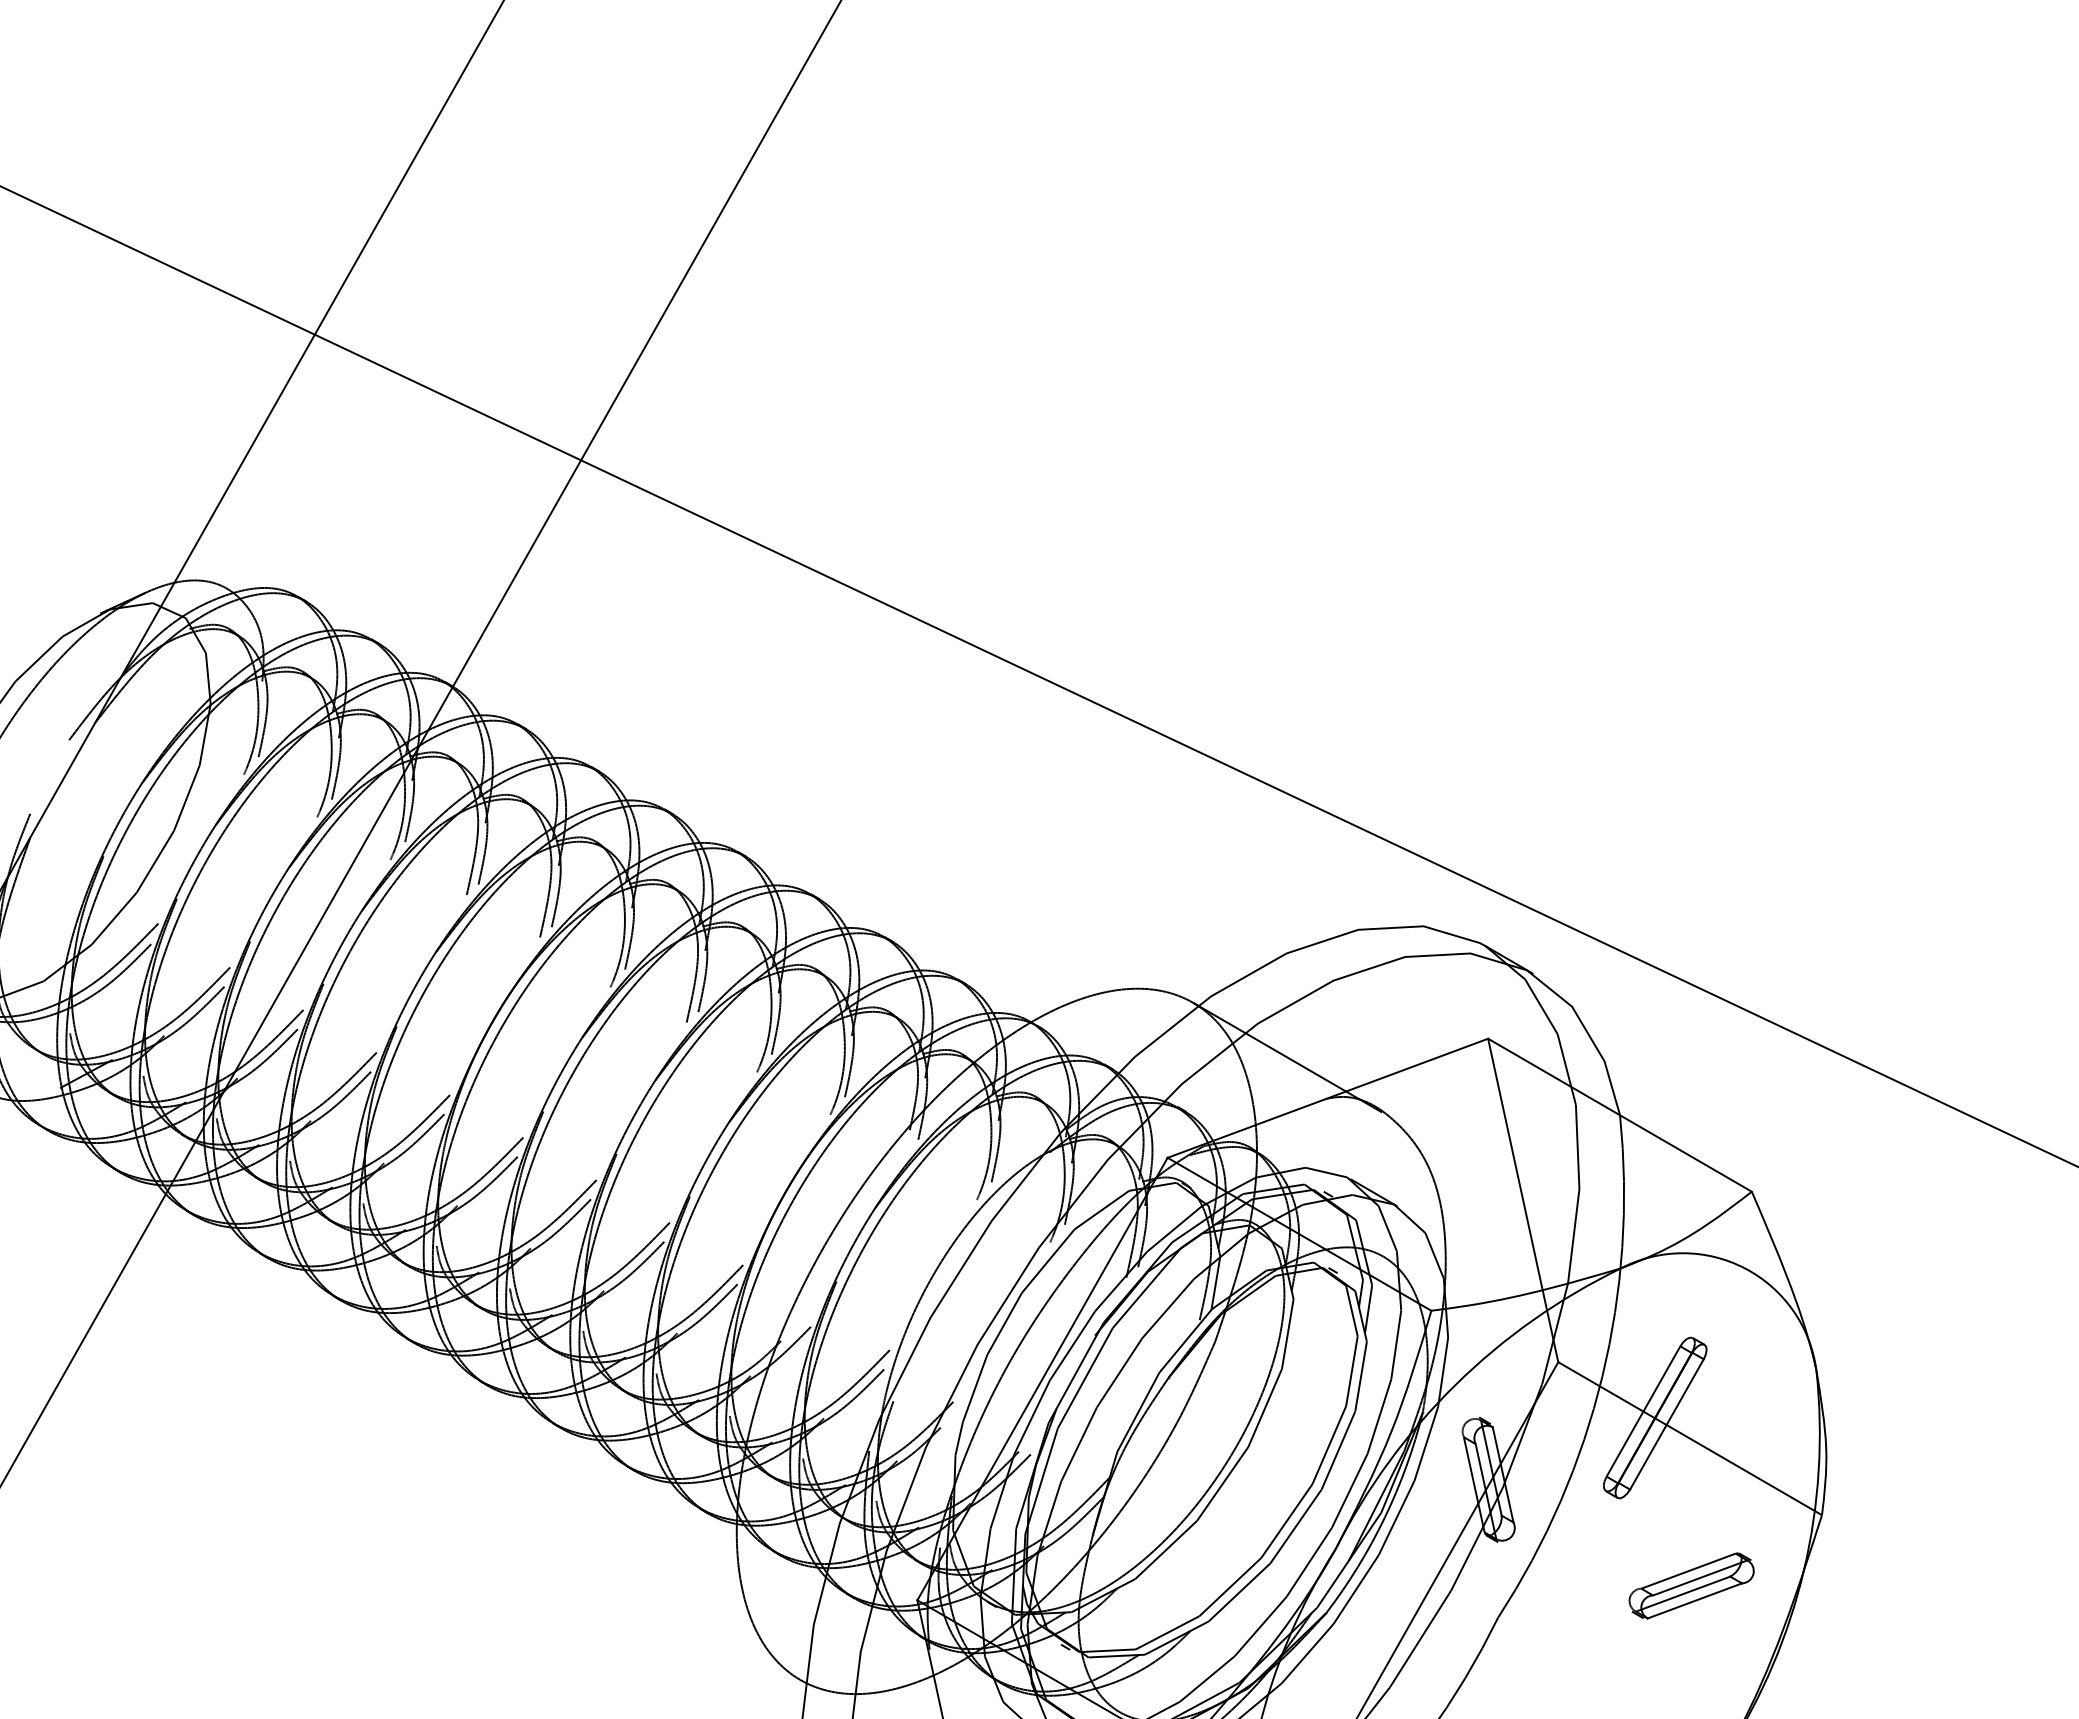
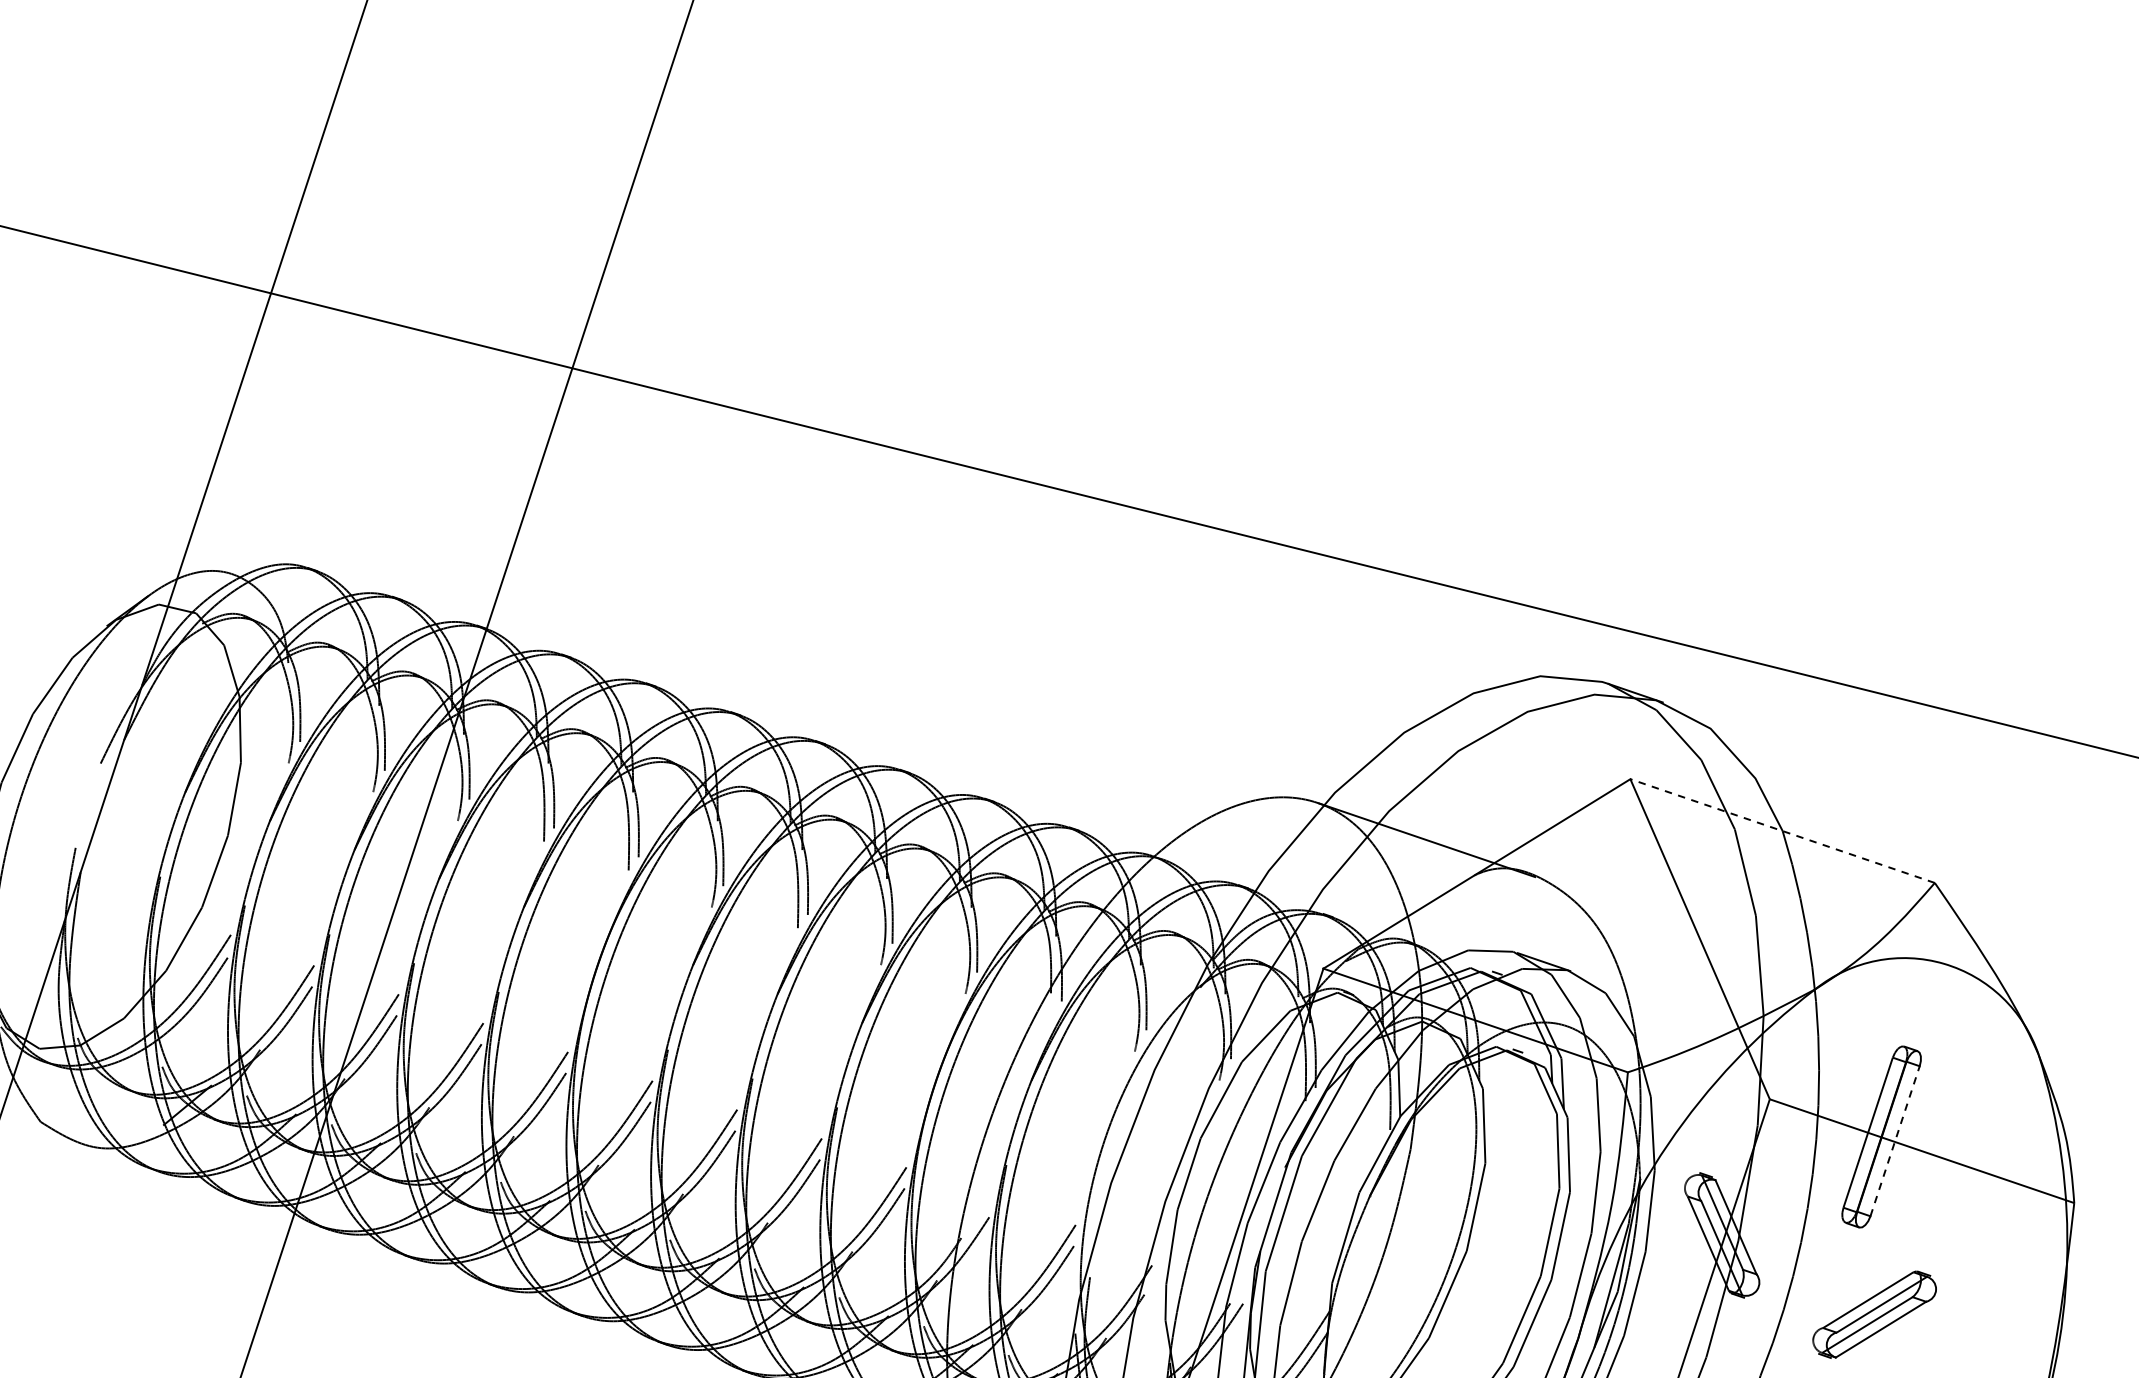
line: (1619, 1114) -> (1781, 830), solid -> dashed
line: (1666, 1424) -> (1894, 1141), solid -> dashed
part: (1691, 1585) -> (1874, 1314), moved

